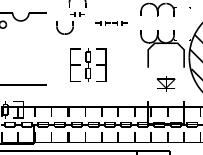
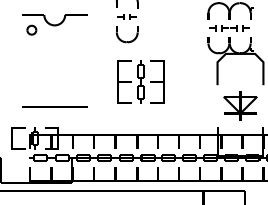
part: (111, 23) -> (229, 28), moved
curve: (67, 32) -> (130, 40), moved
part: (166, 83) -> (240, 105), size x1.43

